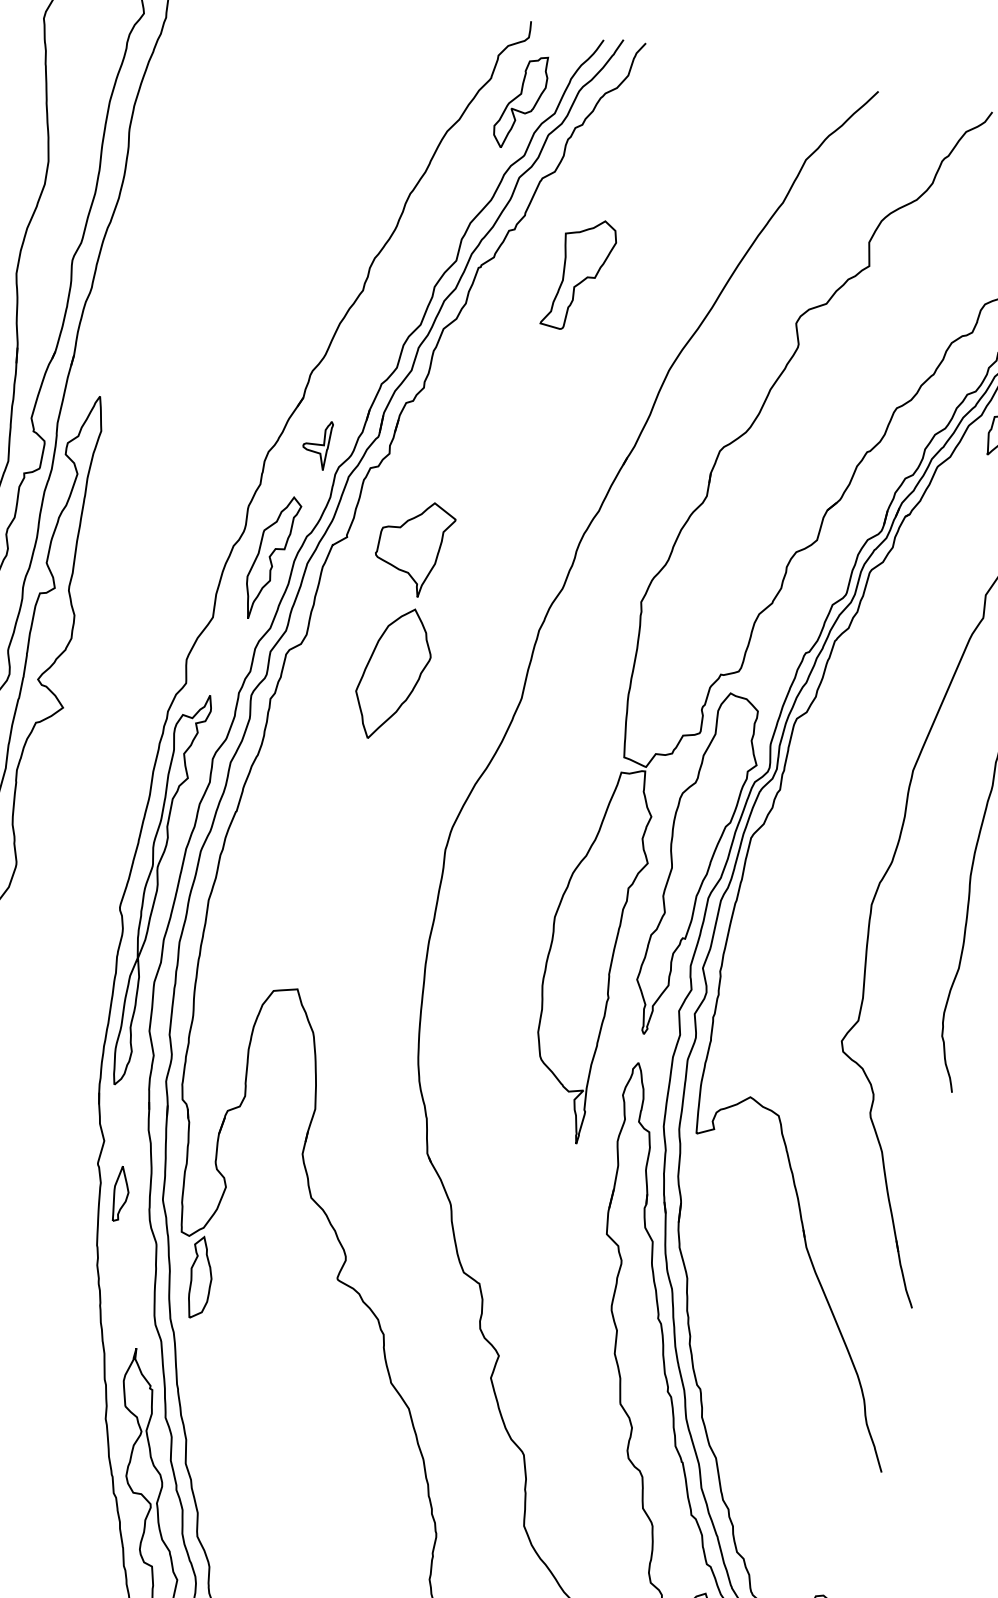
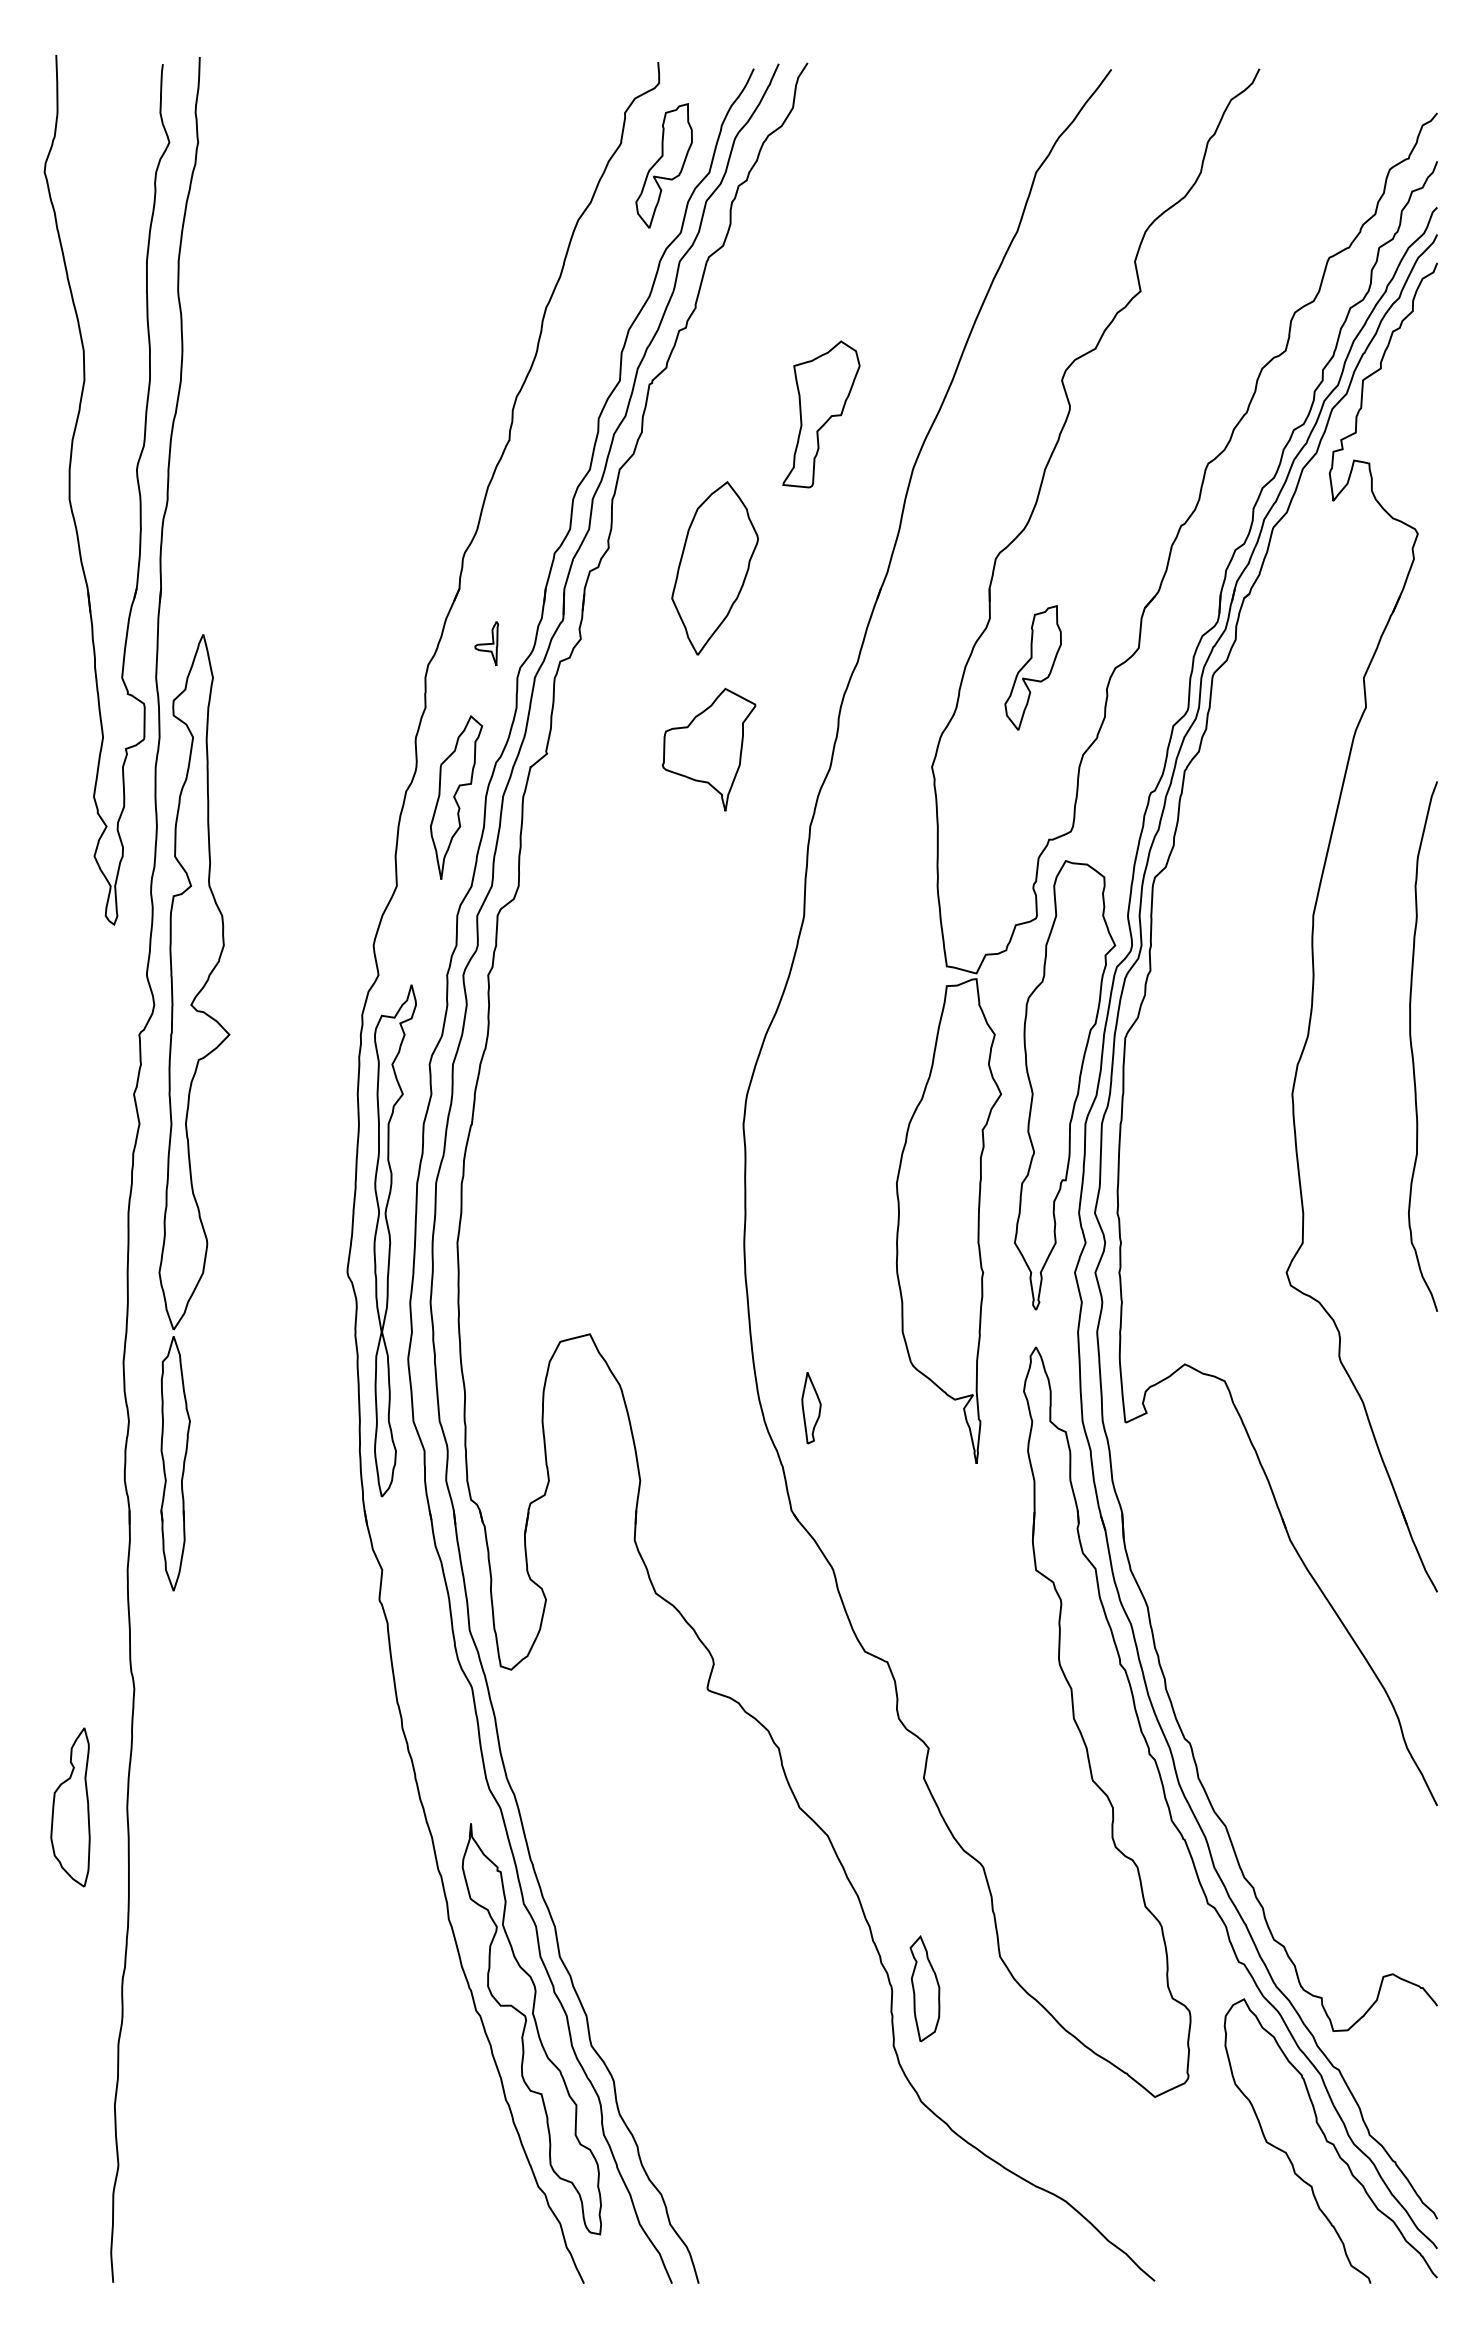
part: (579, 274) -> (821, 414), moved
part: (316, 443) -> (486, 643), size x0.7
part: (732, 539) -> (1032, 667), added
part: (413, 547) -> (708, 749), moved
part: (392, 674) -> (714, 568), moved
part: (120, 1194) -> (811, 1408), moved
part: (200, 1277) -> (924, 1988), moved

